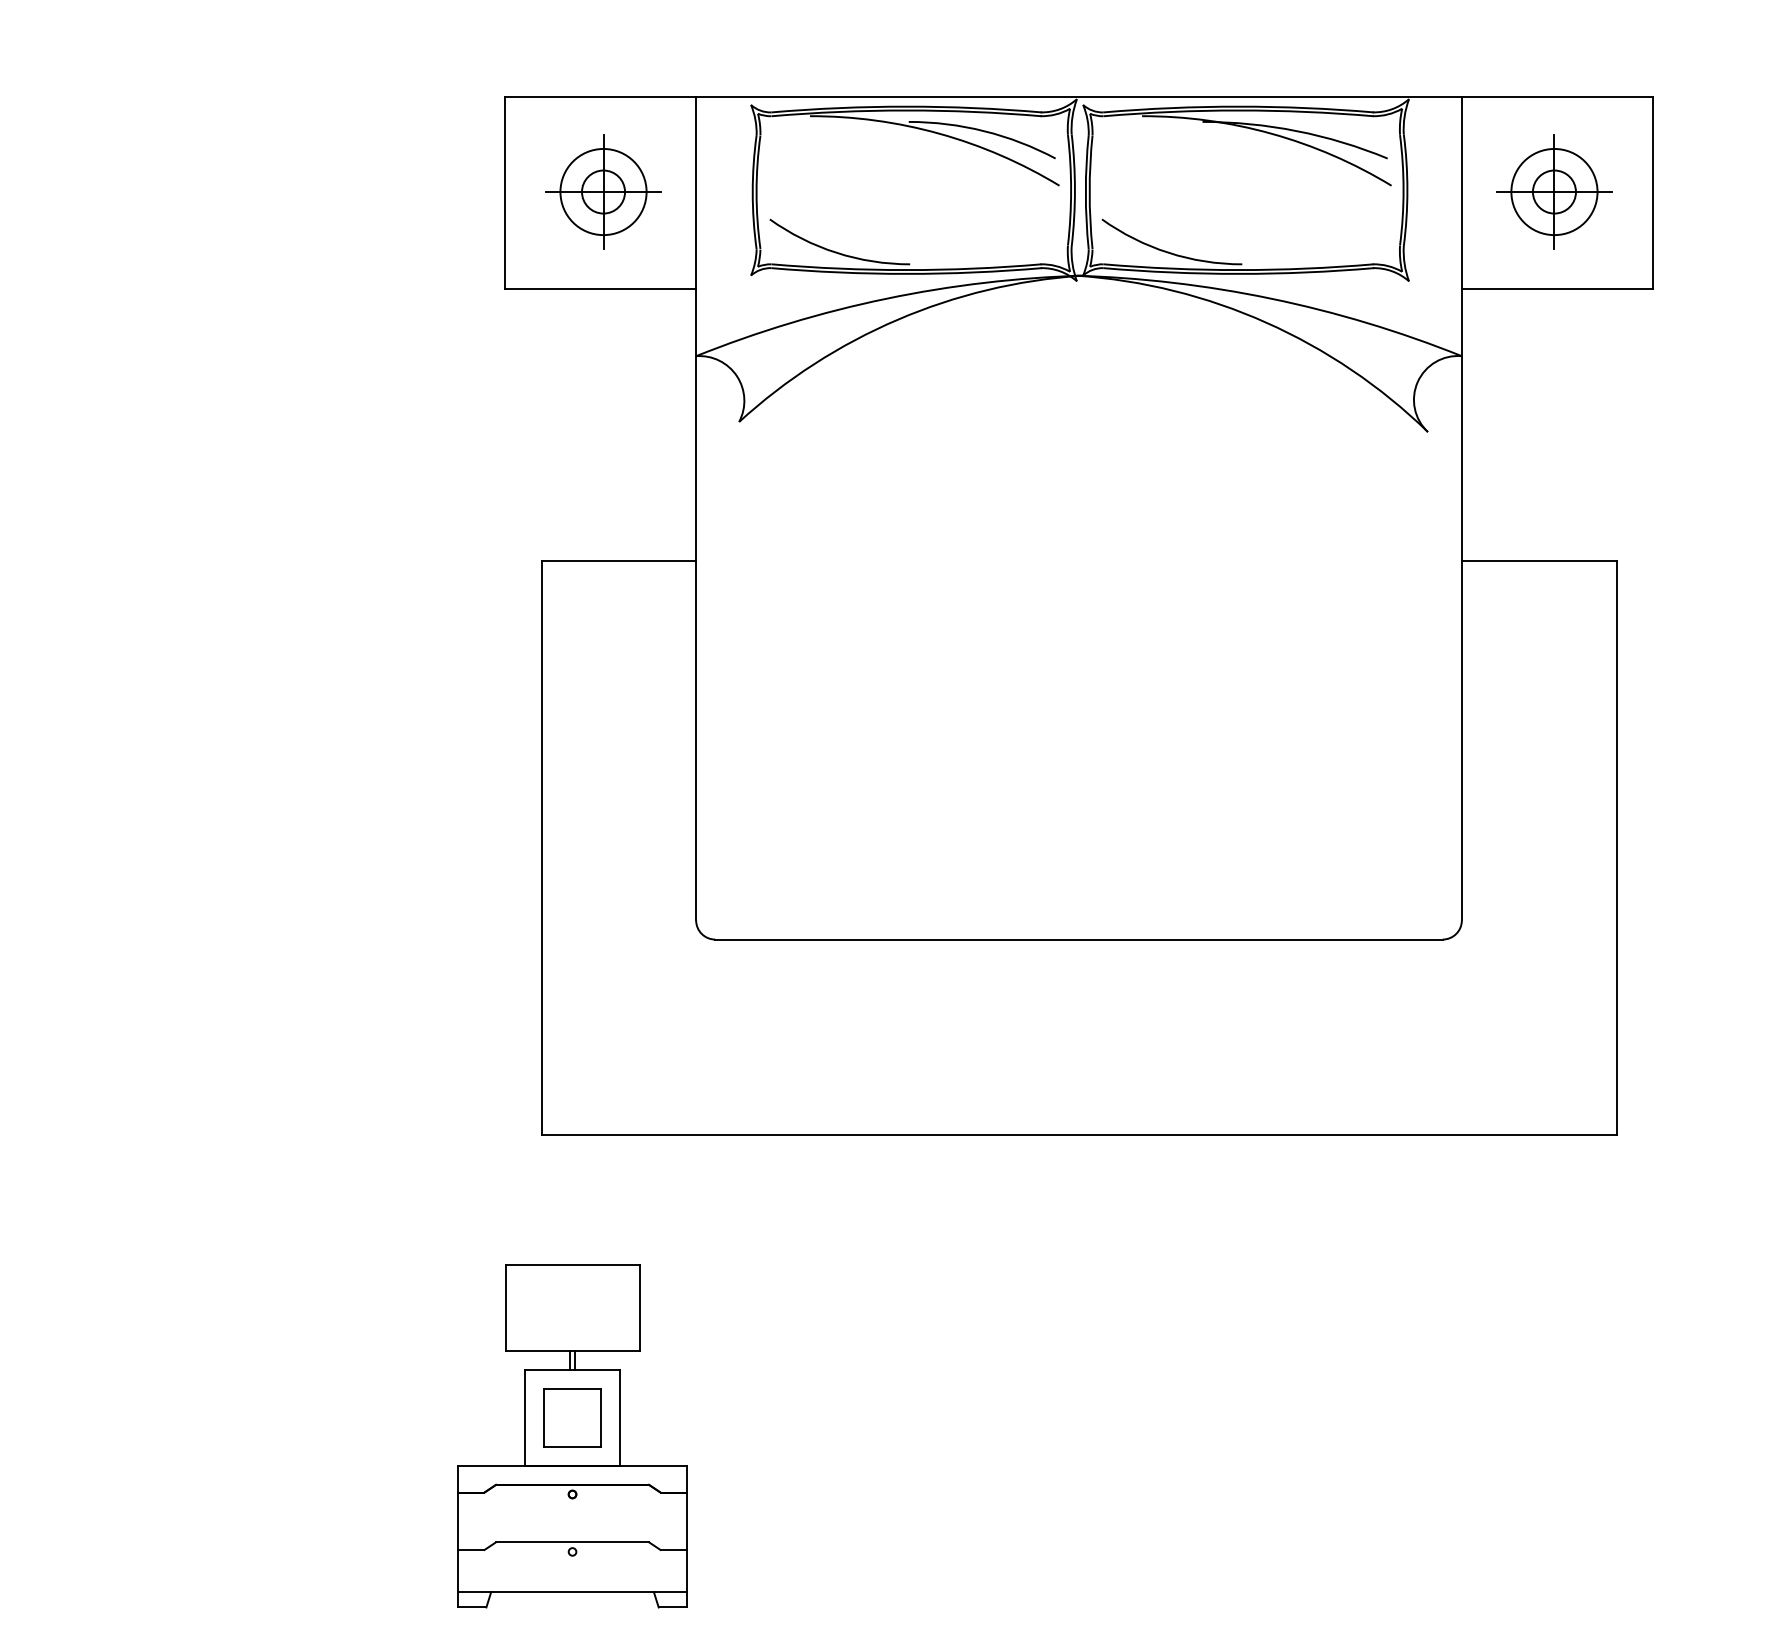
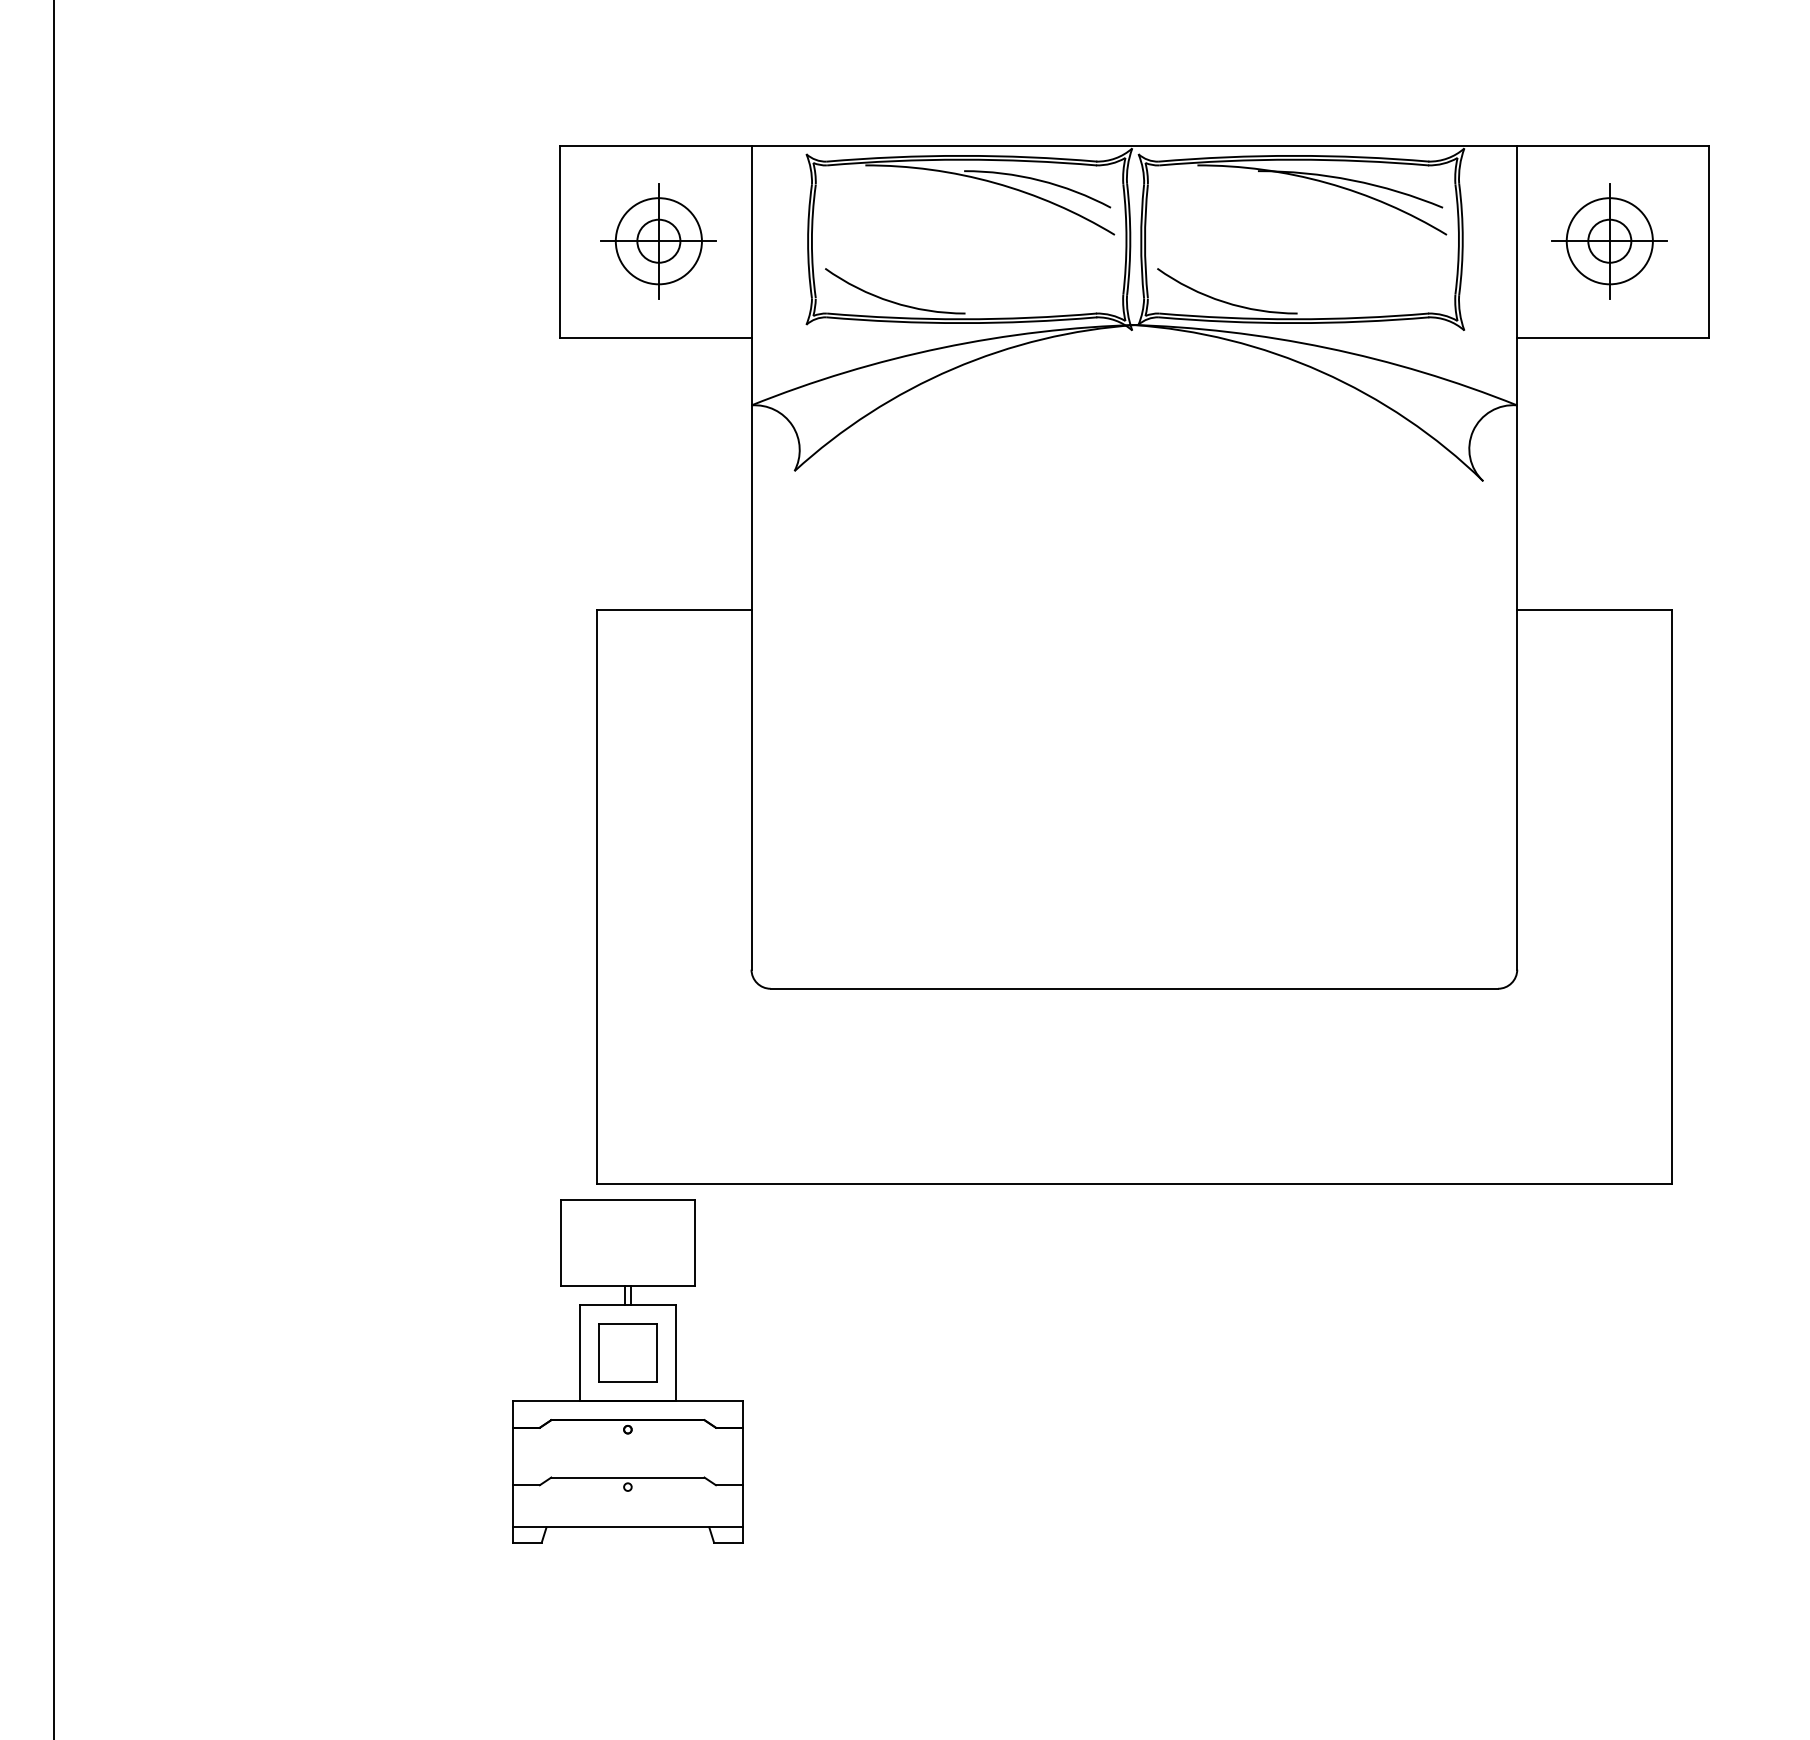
part: (572, 1436) -> (627, 1371), moved

